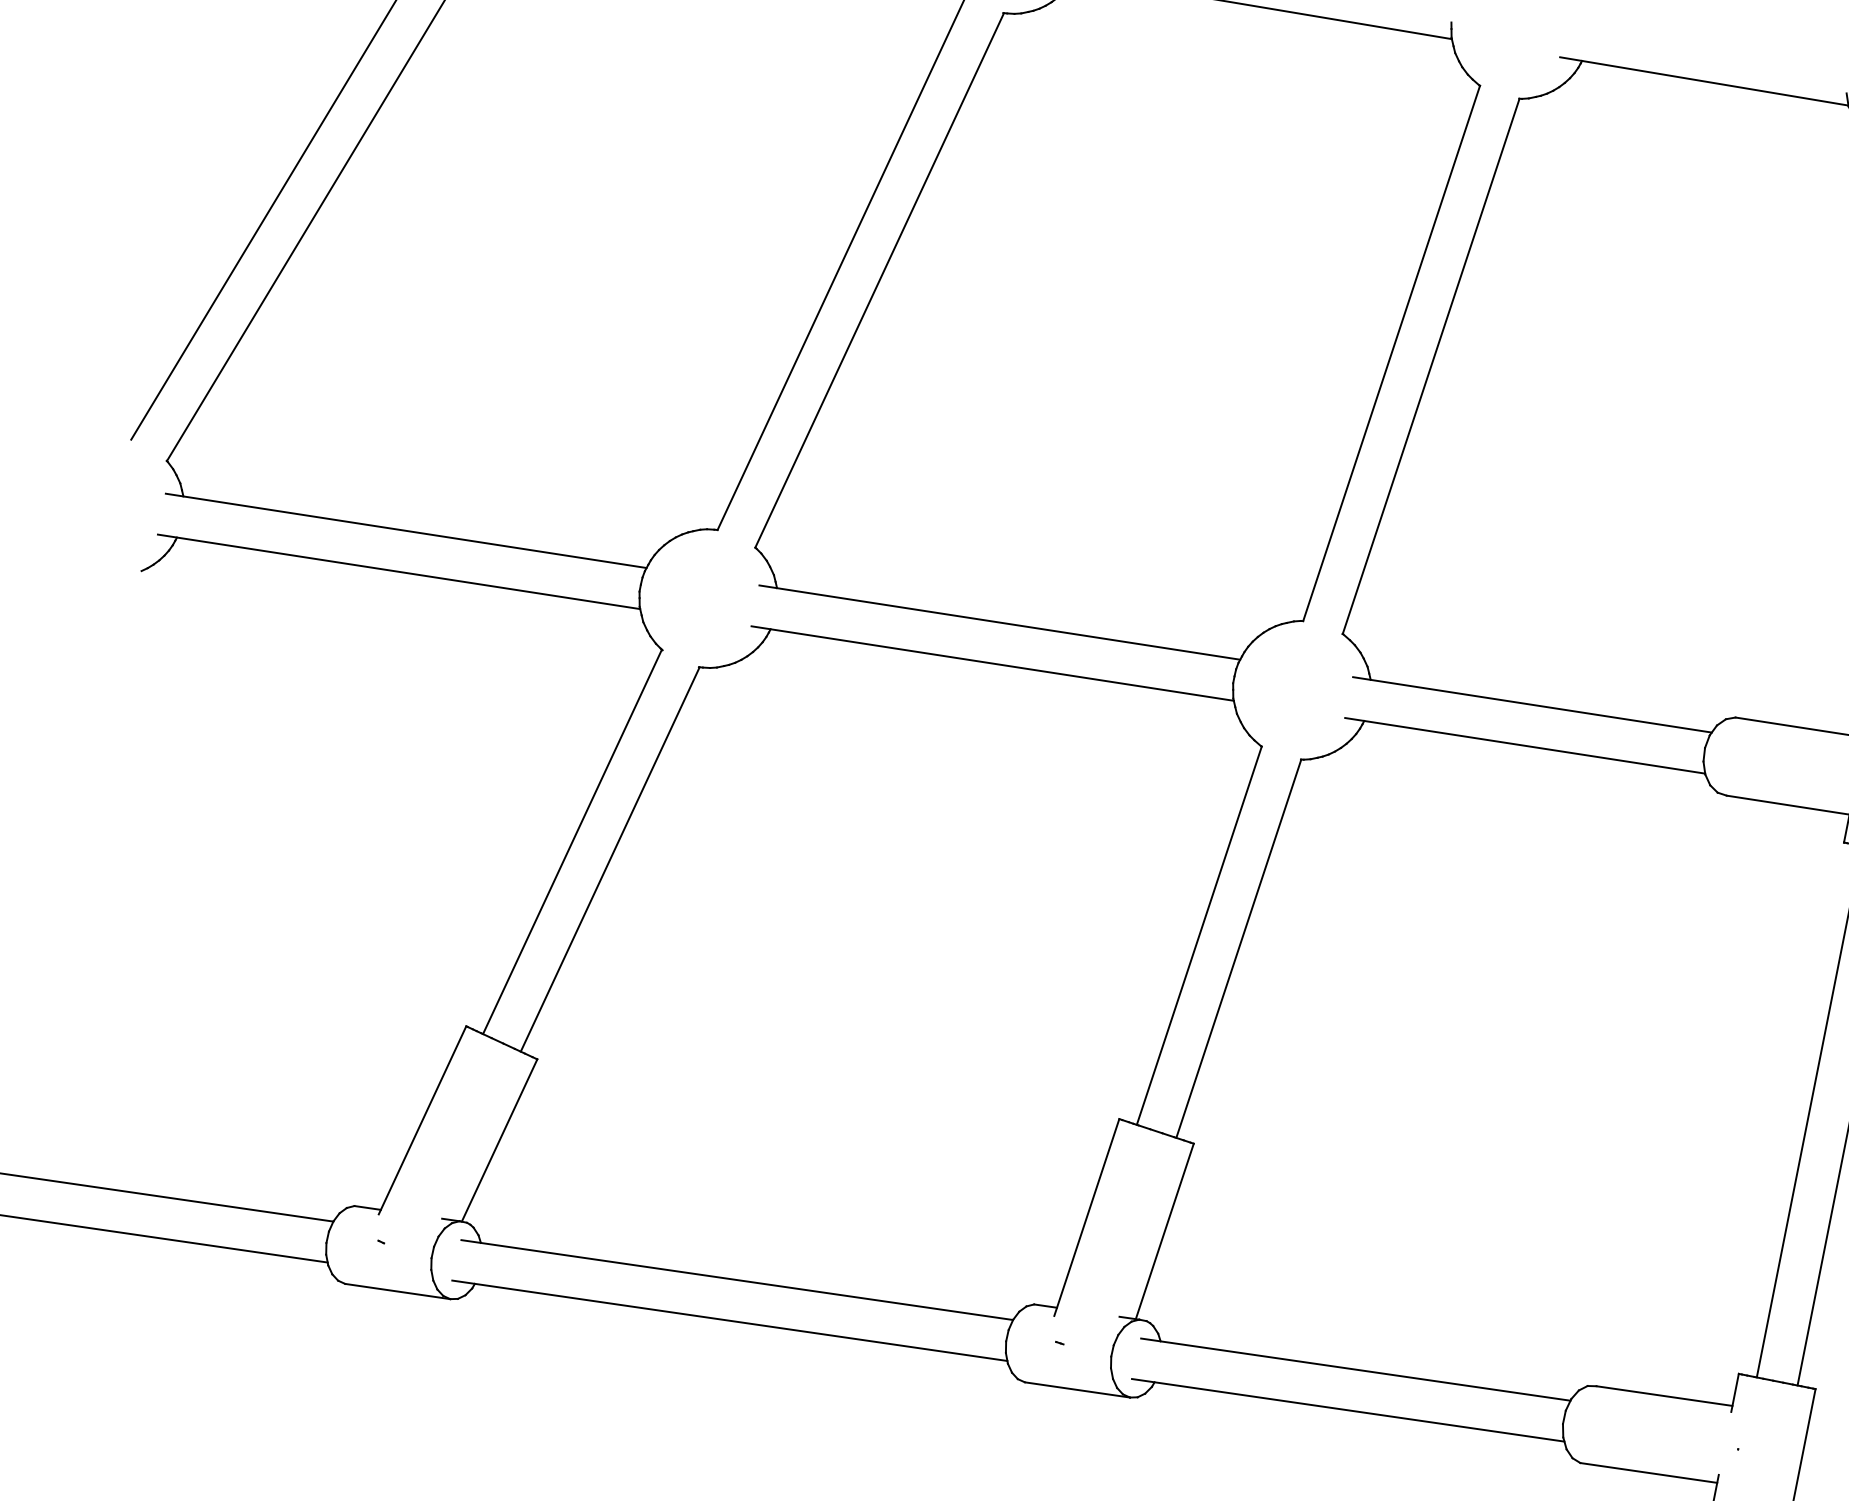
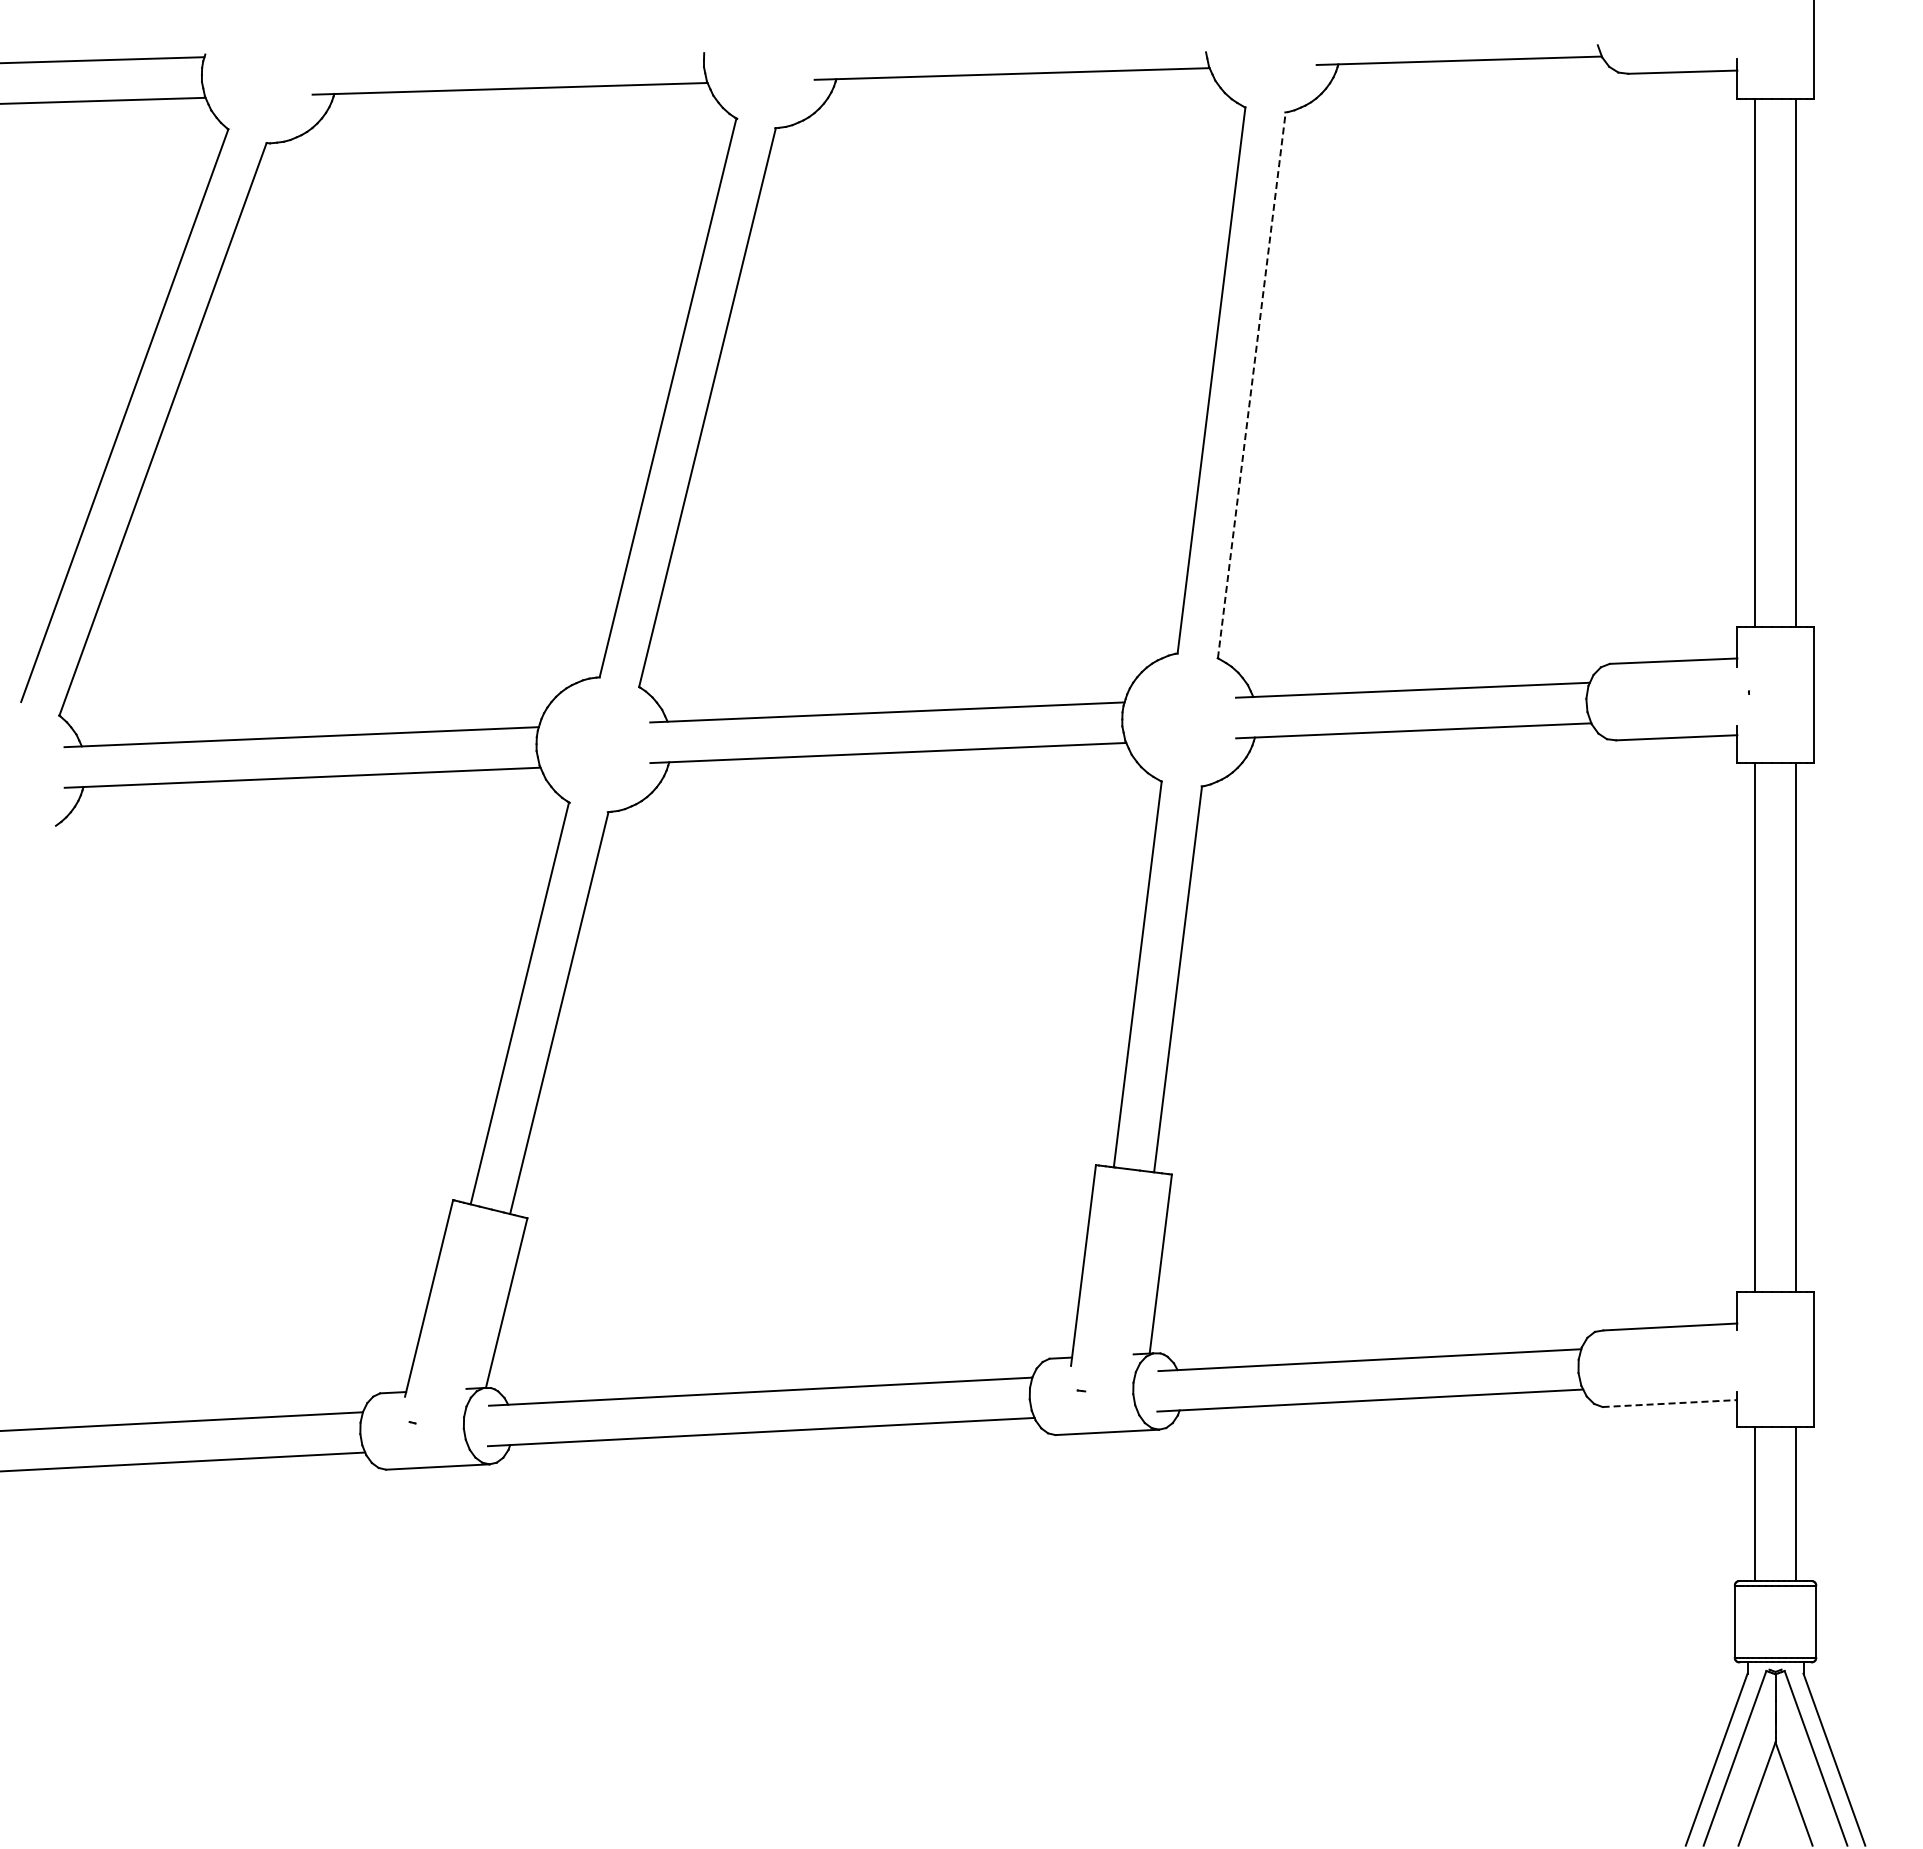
line: (1431, 365) -> (1251, 384), solid -> dashed
line: (1649, 1472) -> (1670, 1403), solid -> dashed

